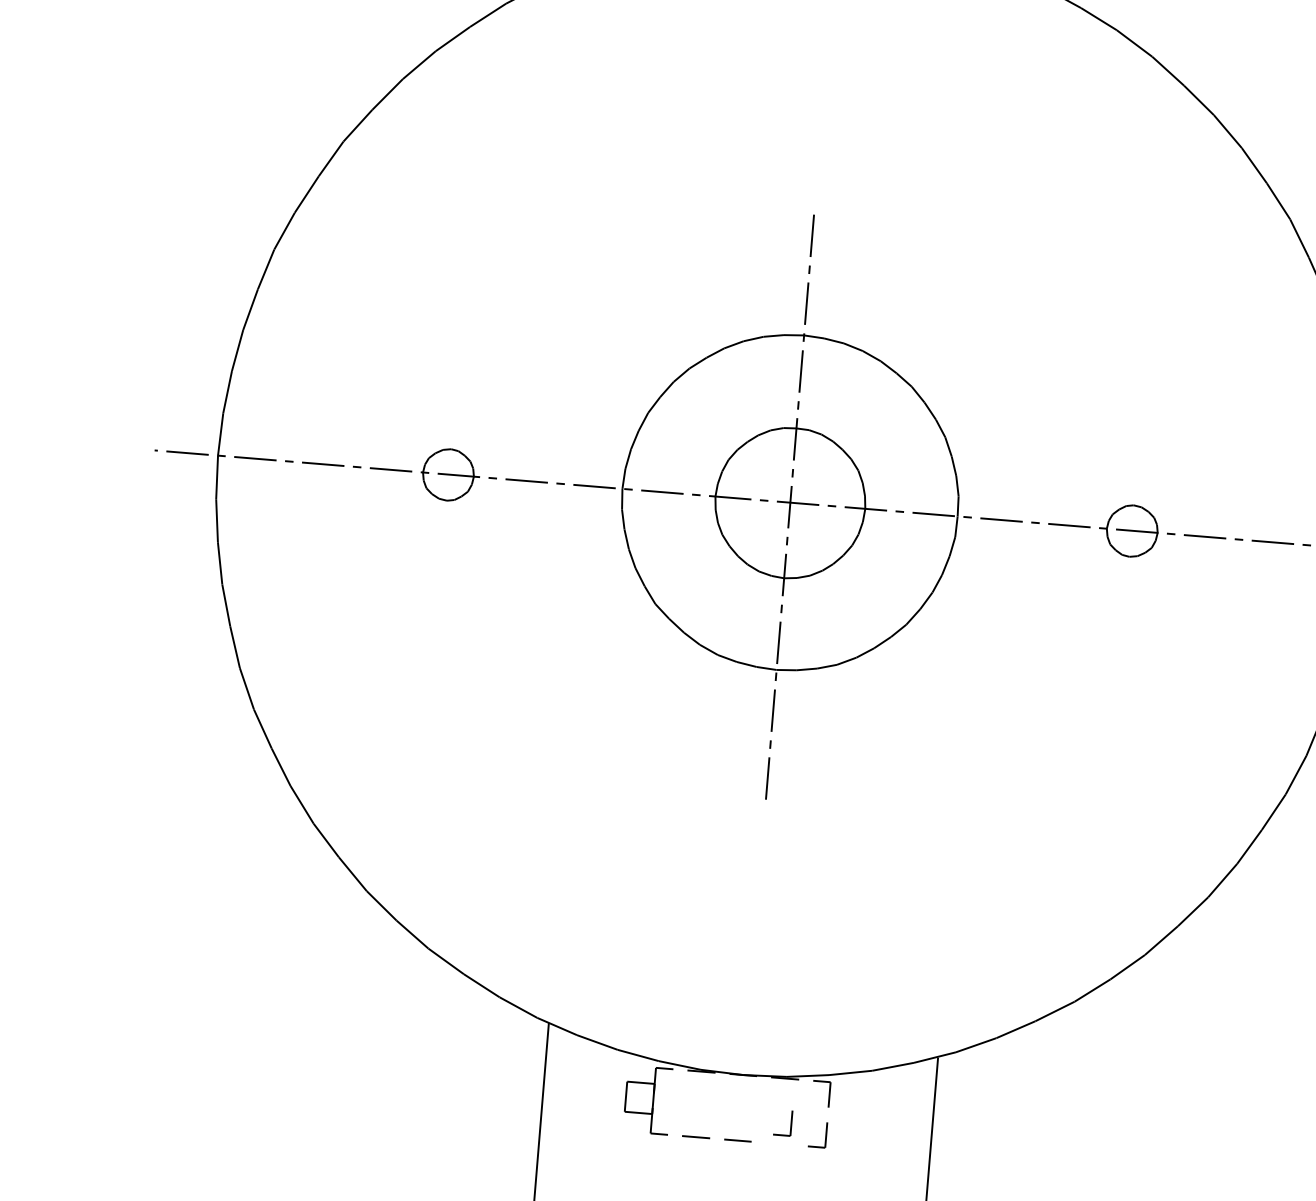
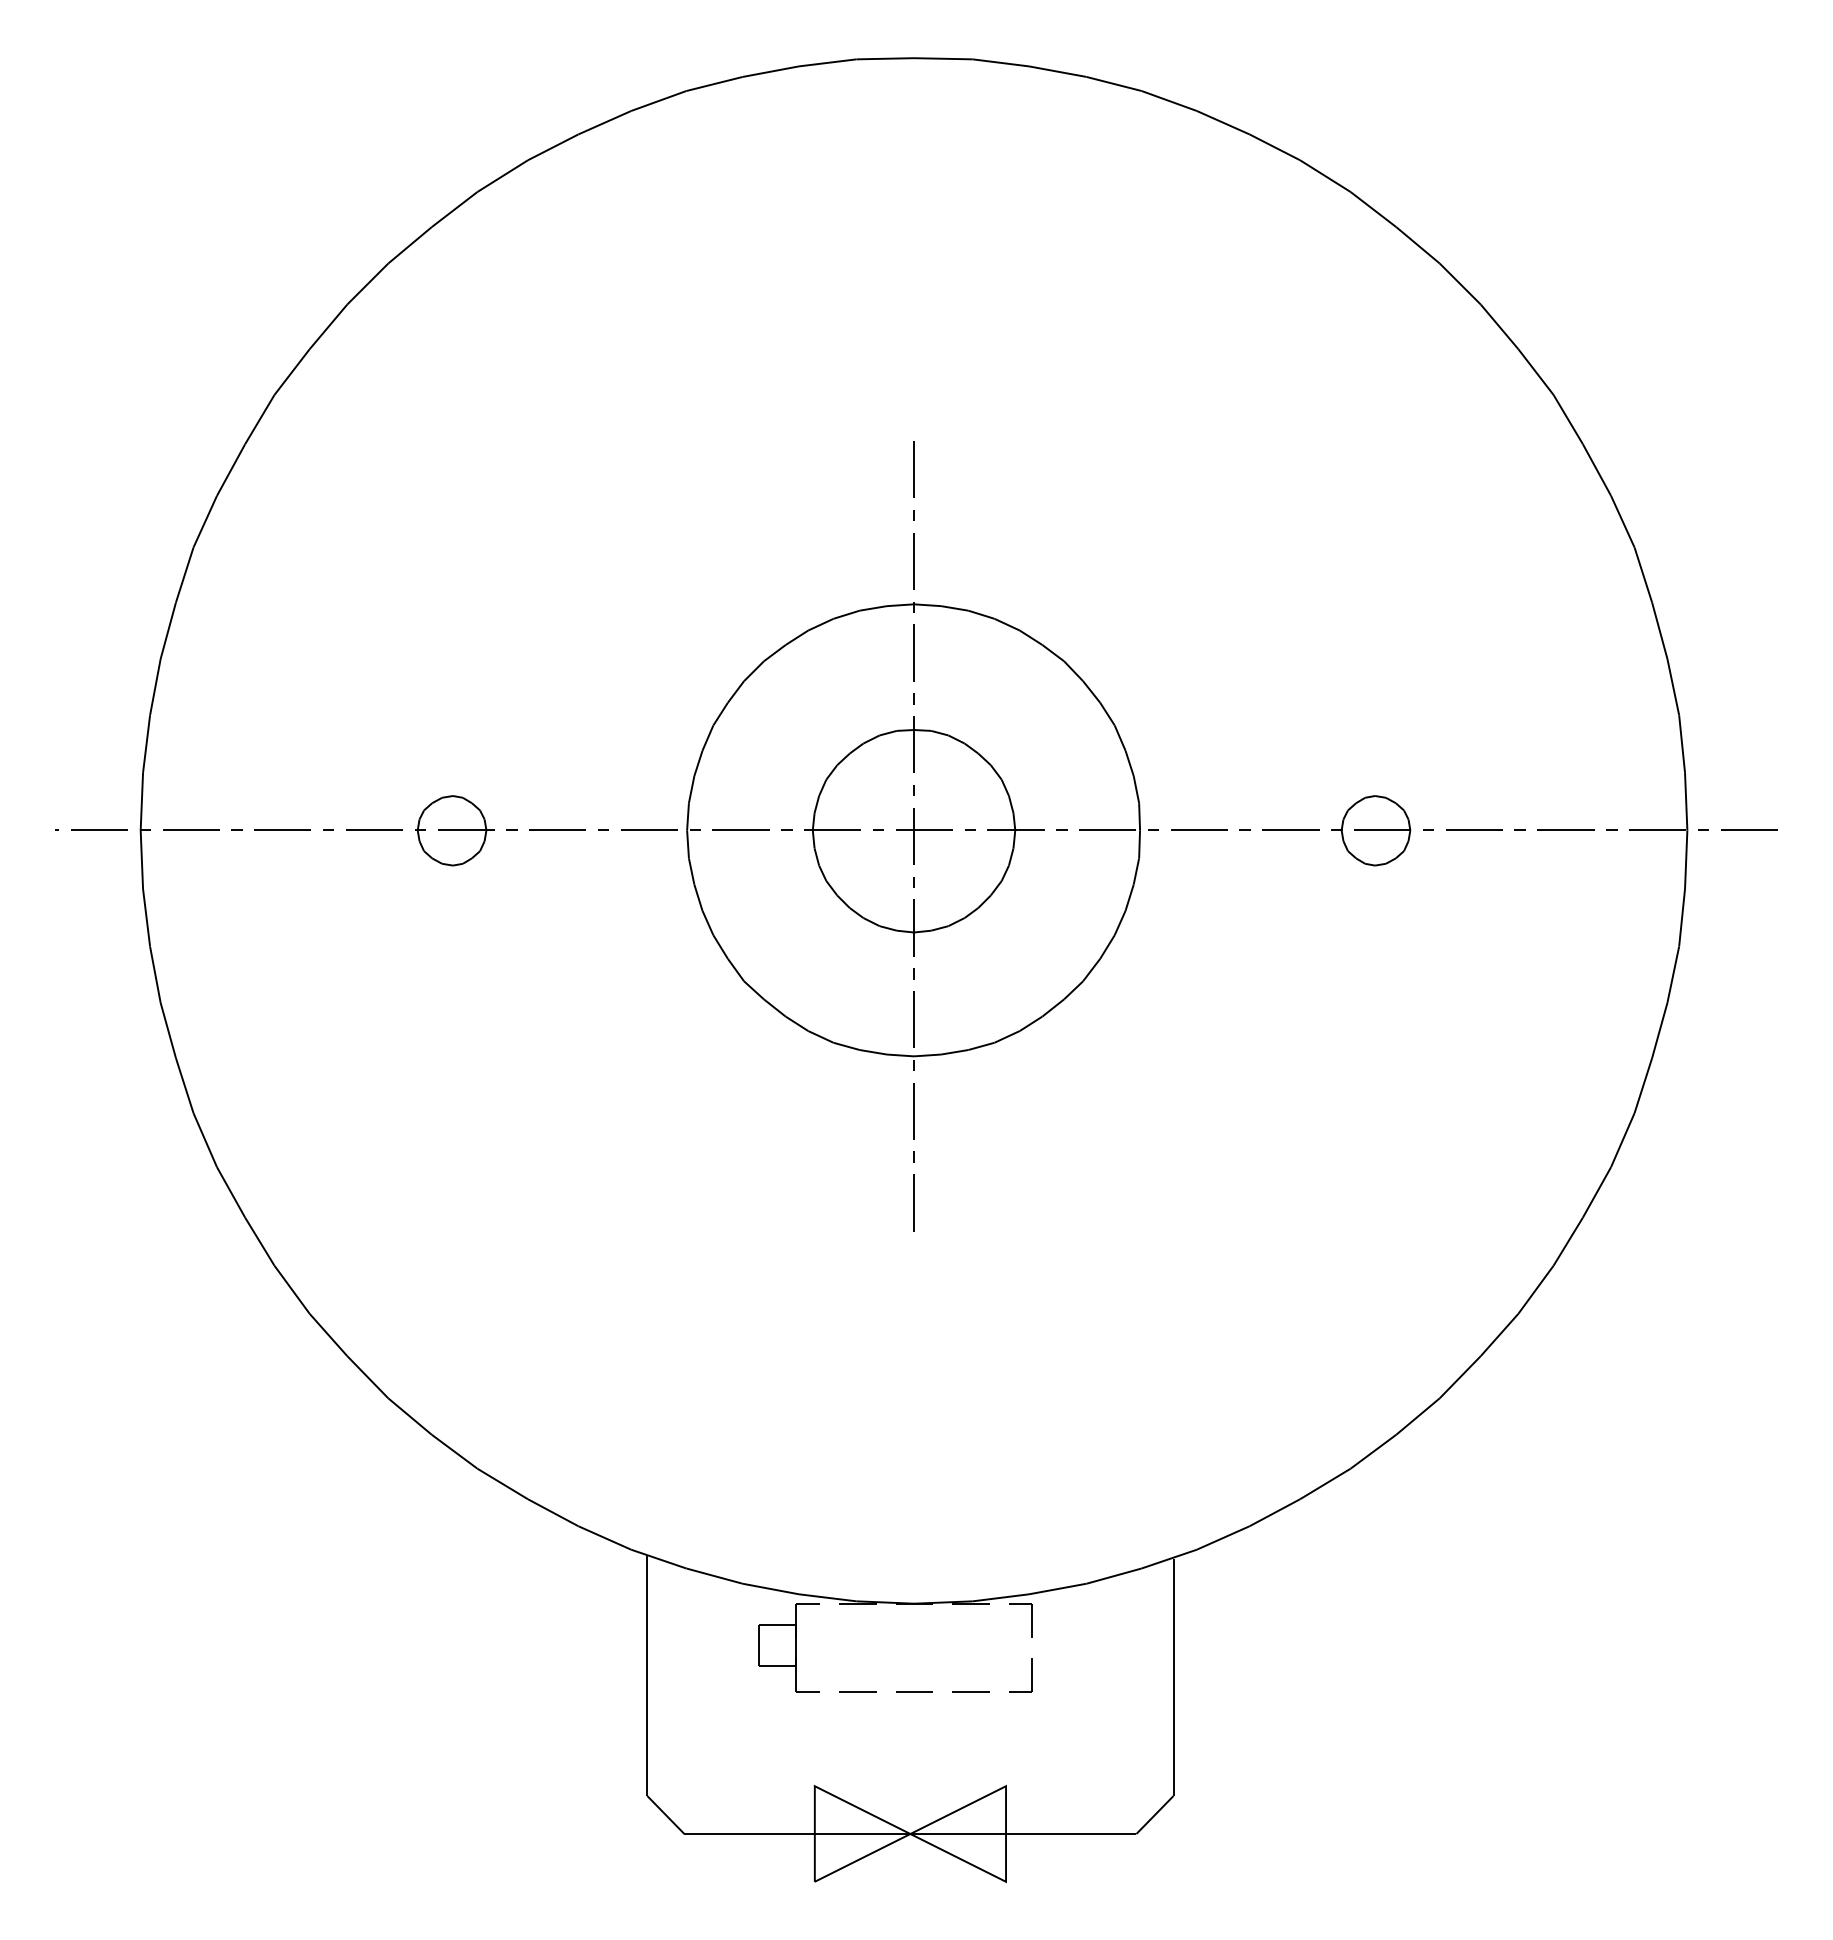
part: (791, 1123) -> (983, 1663), removed
line: (779, 1143) -> (970, 1691), added

